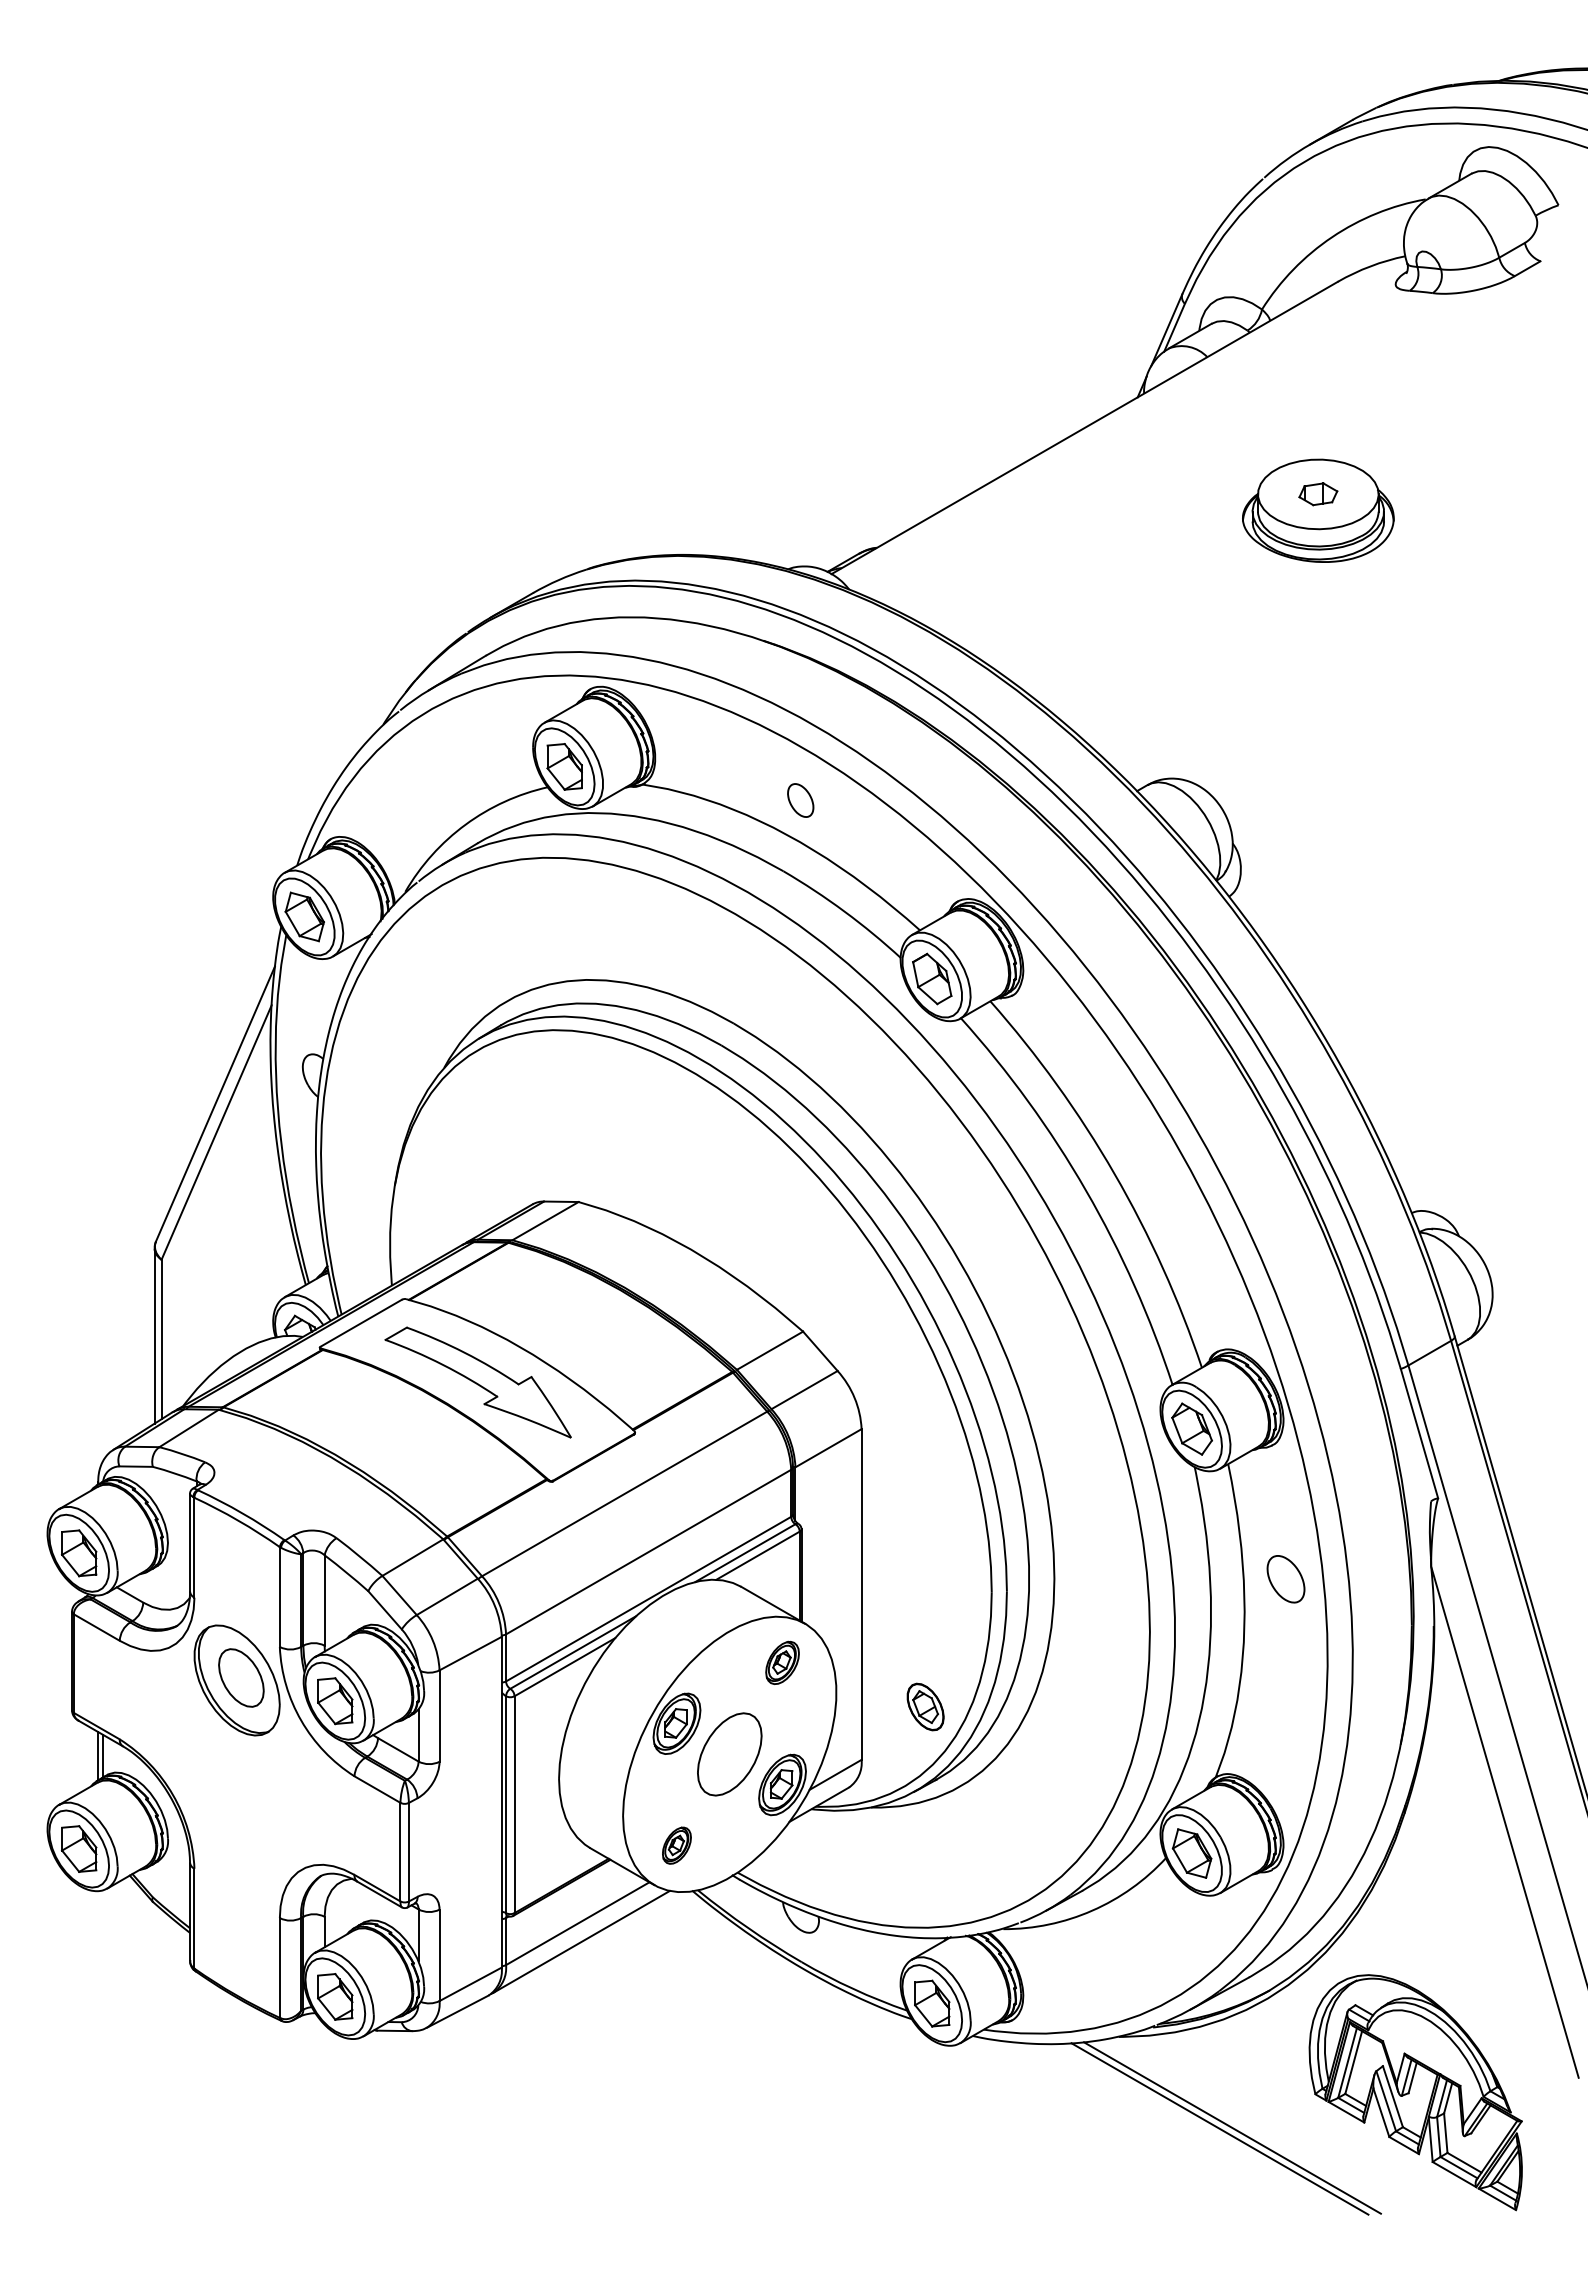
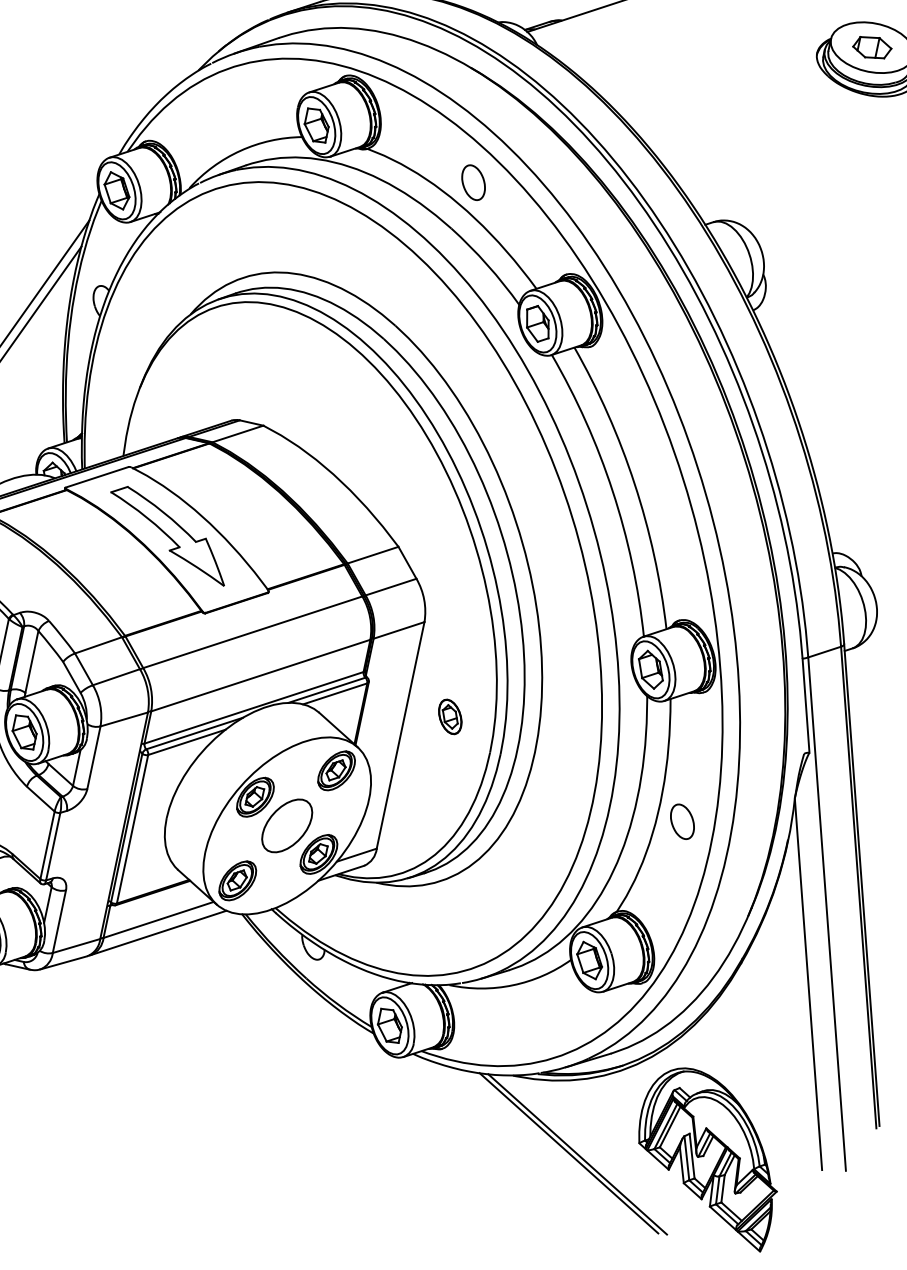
part: (1318, 493) -> (872, 47), size x1.43
part: (800, 800) -> (473, 182), size x1.43
part: (1285, 1579) -> (682, 821), moved
part: (782, 1662) -> (336, 770), size x1.43
part: (925, 1706) -> (450, 716), moved
part: (676, 1845) -> (237, 880), size x1.67

